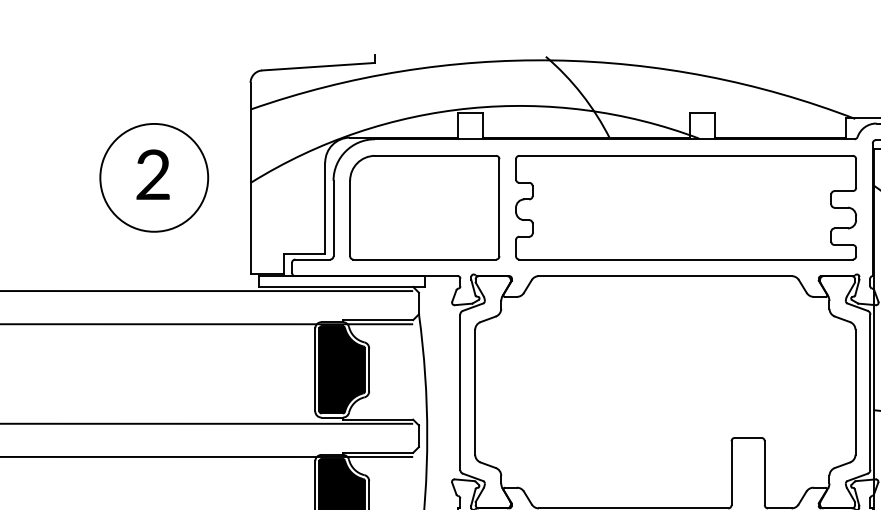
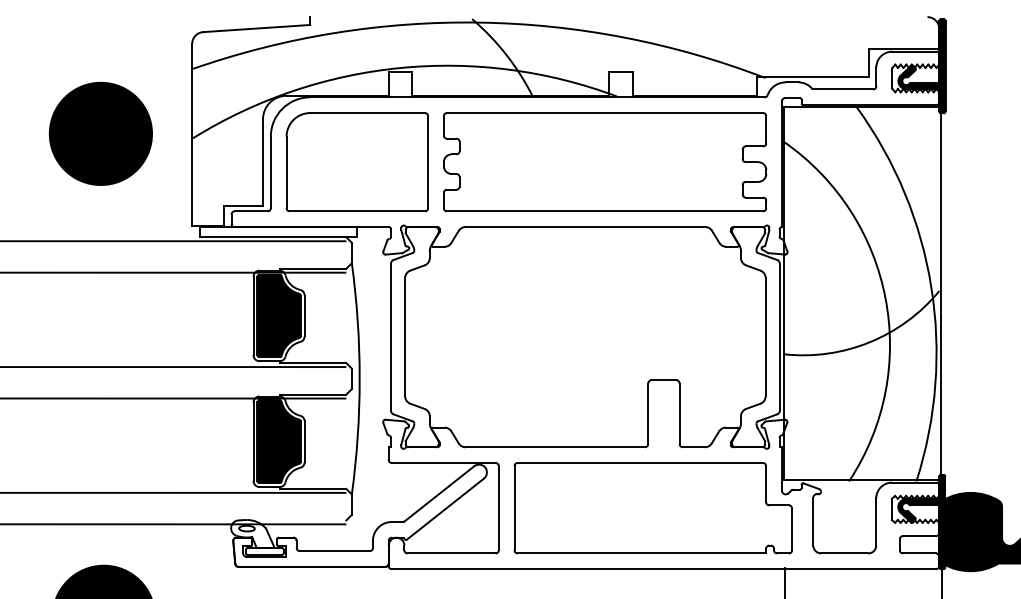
fill: (153, 177) -> (100, 133), added

